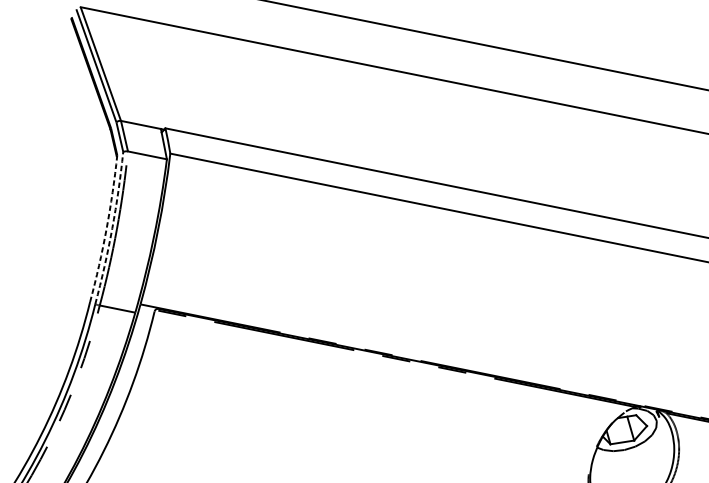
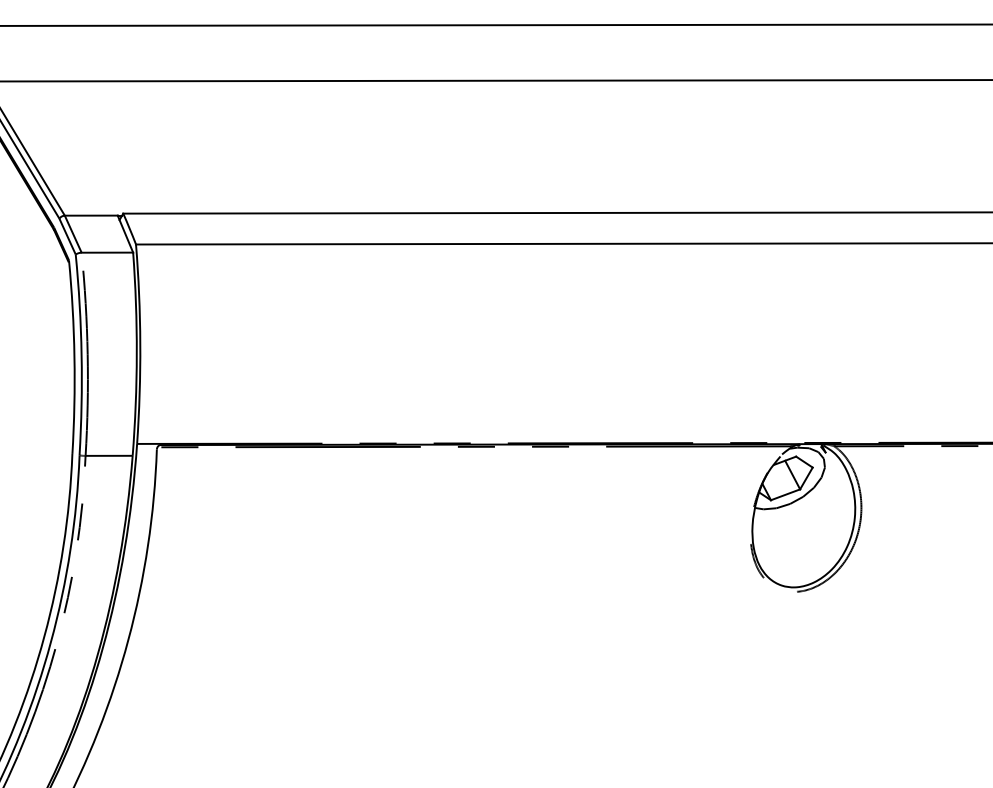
arc: (112, 228) -> (81, 354), dashed -> solid
arc: (106, 229) -> (74, 357), dashed -> solid

